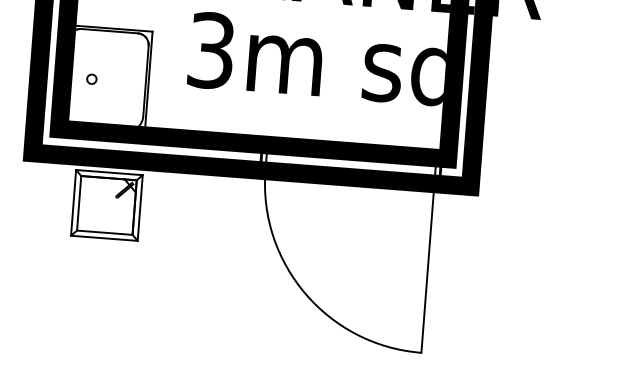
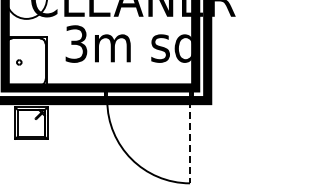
line: (428, 269) -> (190, 142), solid -> dashed

